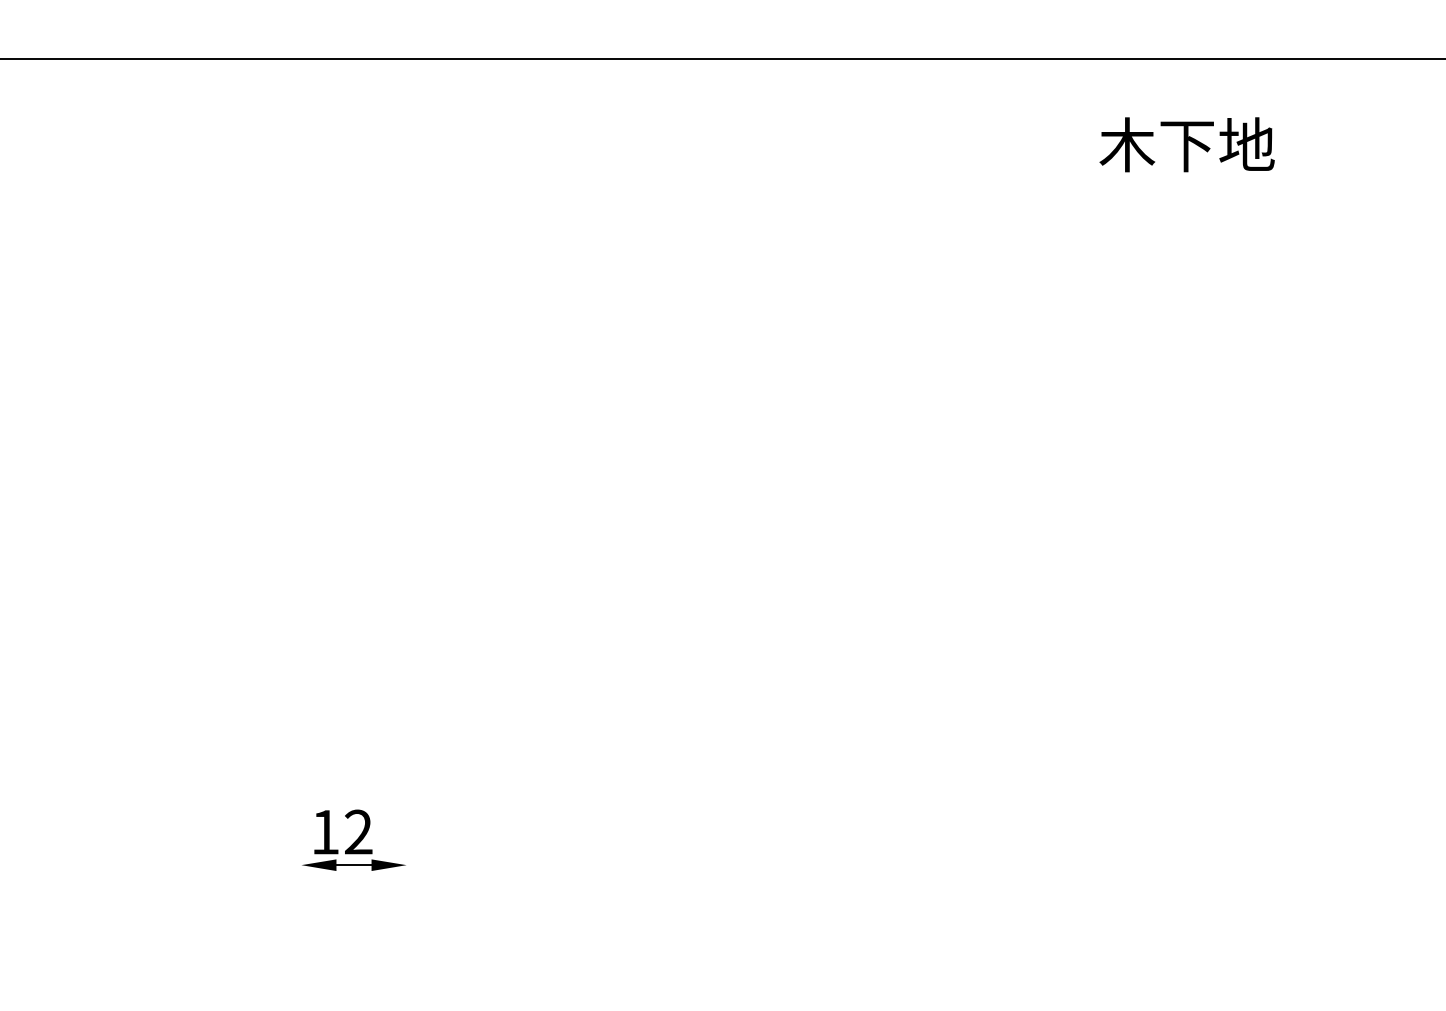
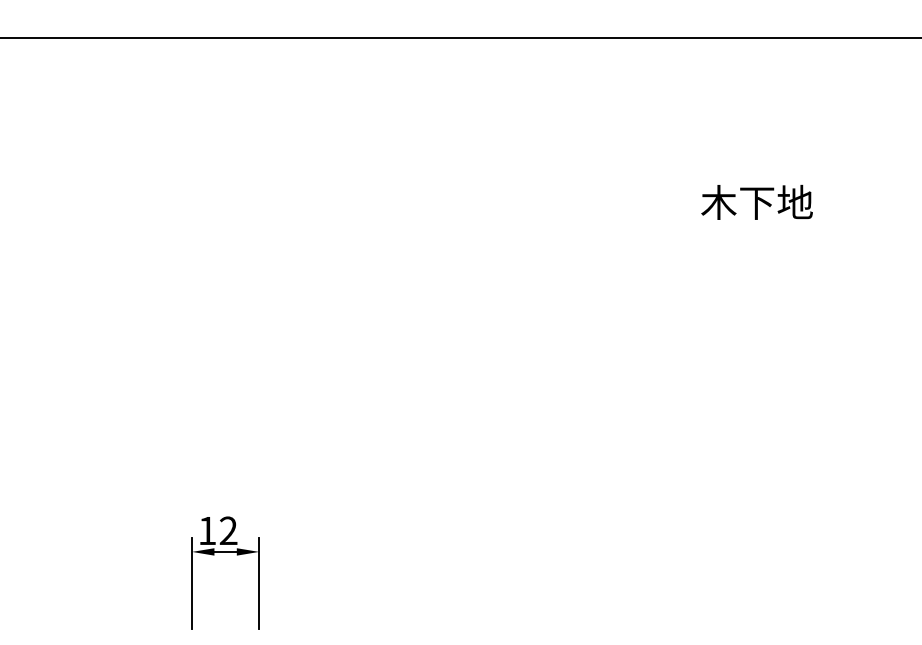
text: (1186, 143) -> (756, 201), moved
line: (302, 913) -> (192, 582), added
line: (407, 913) -> (259, 582), added

